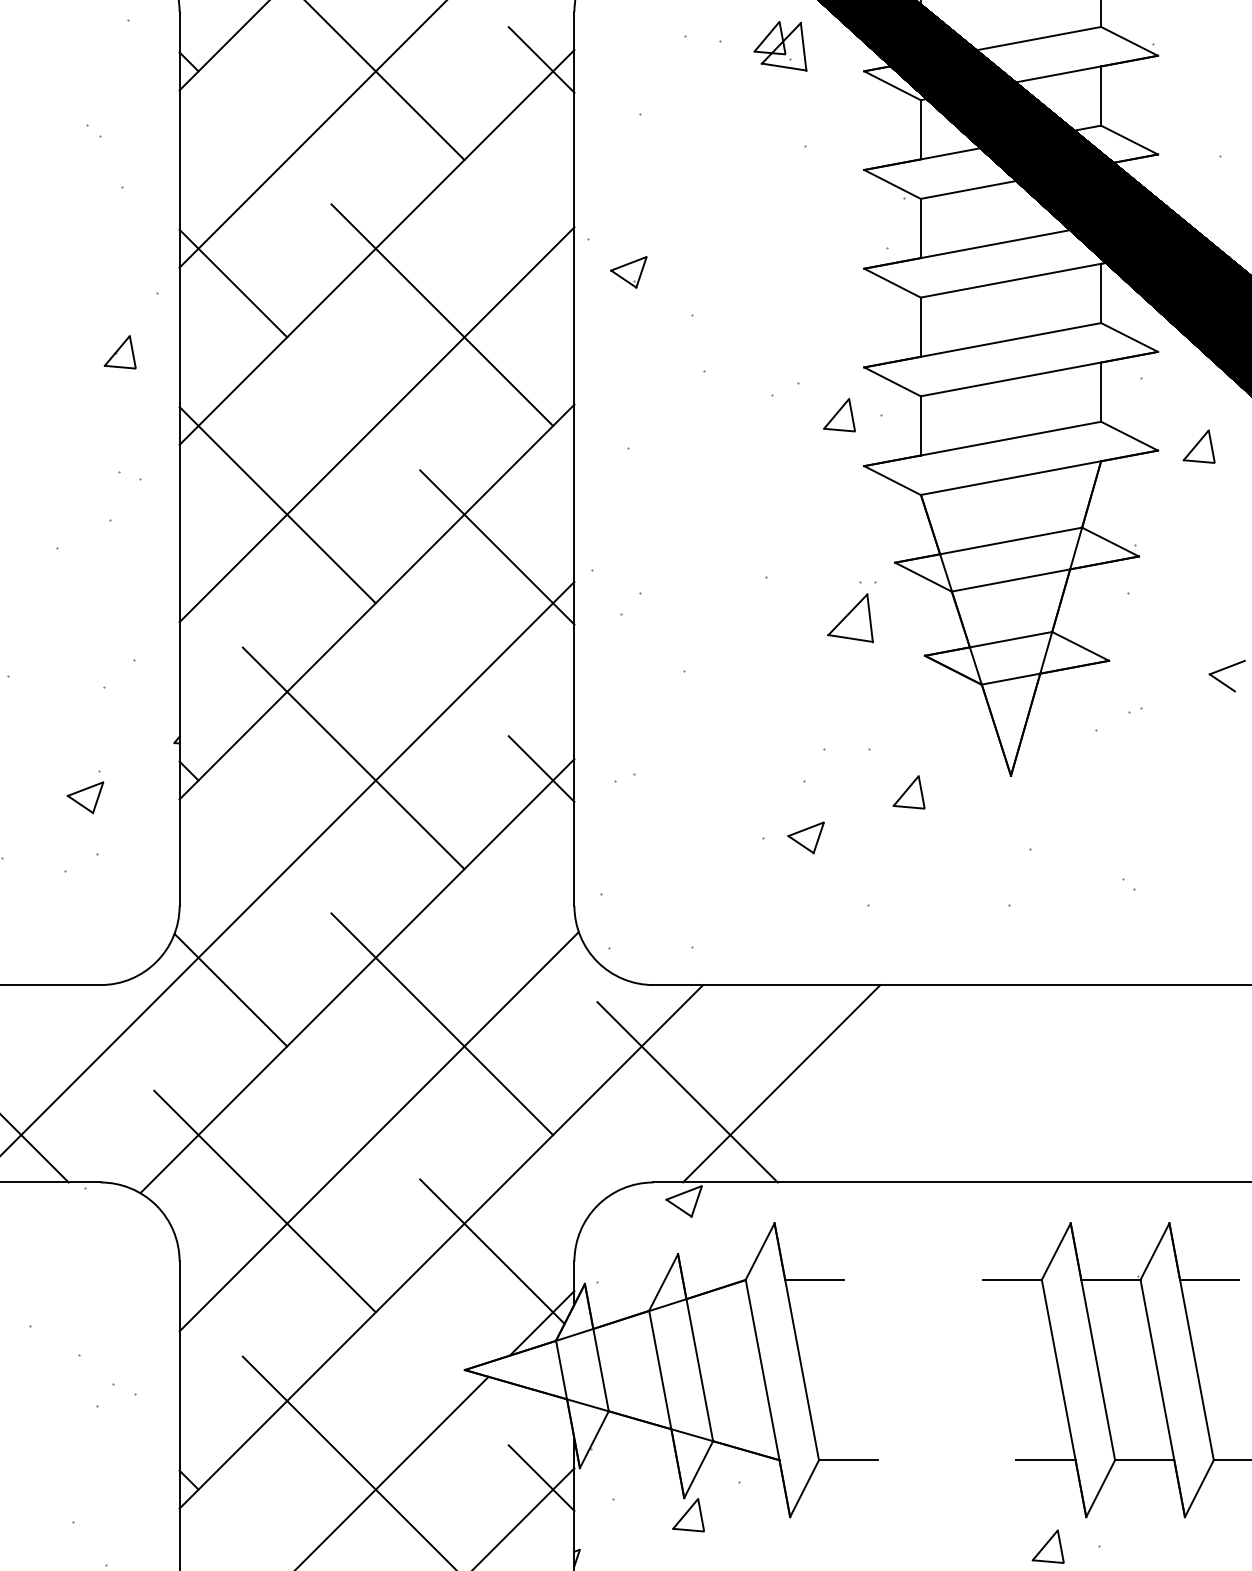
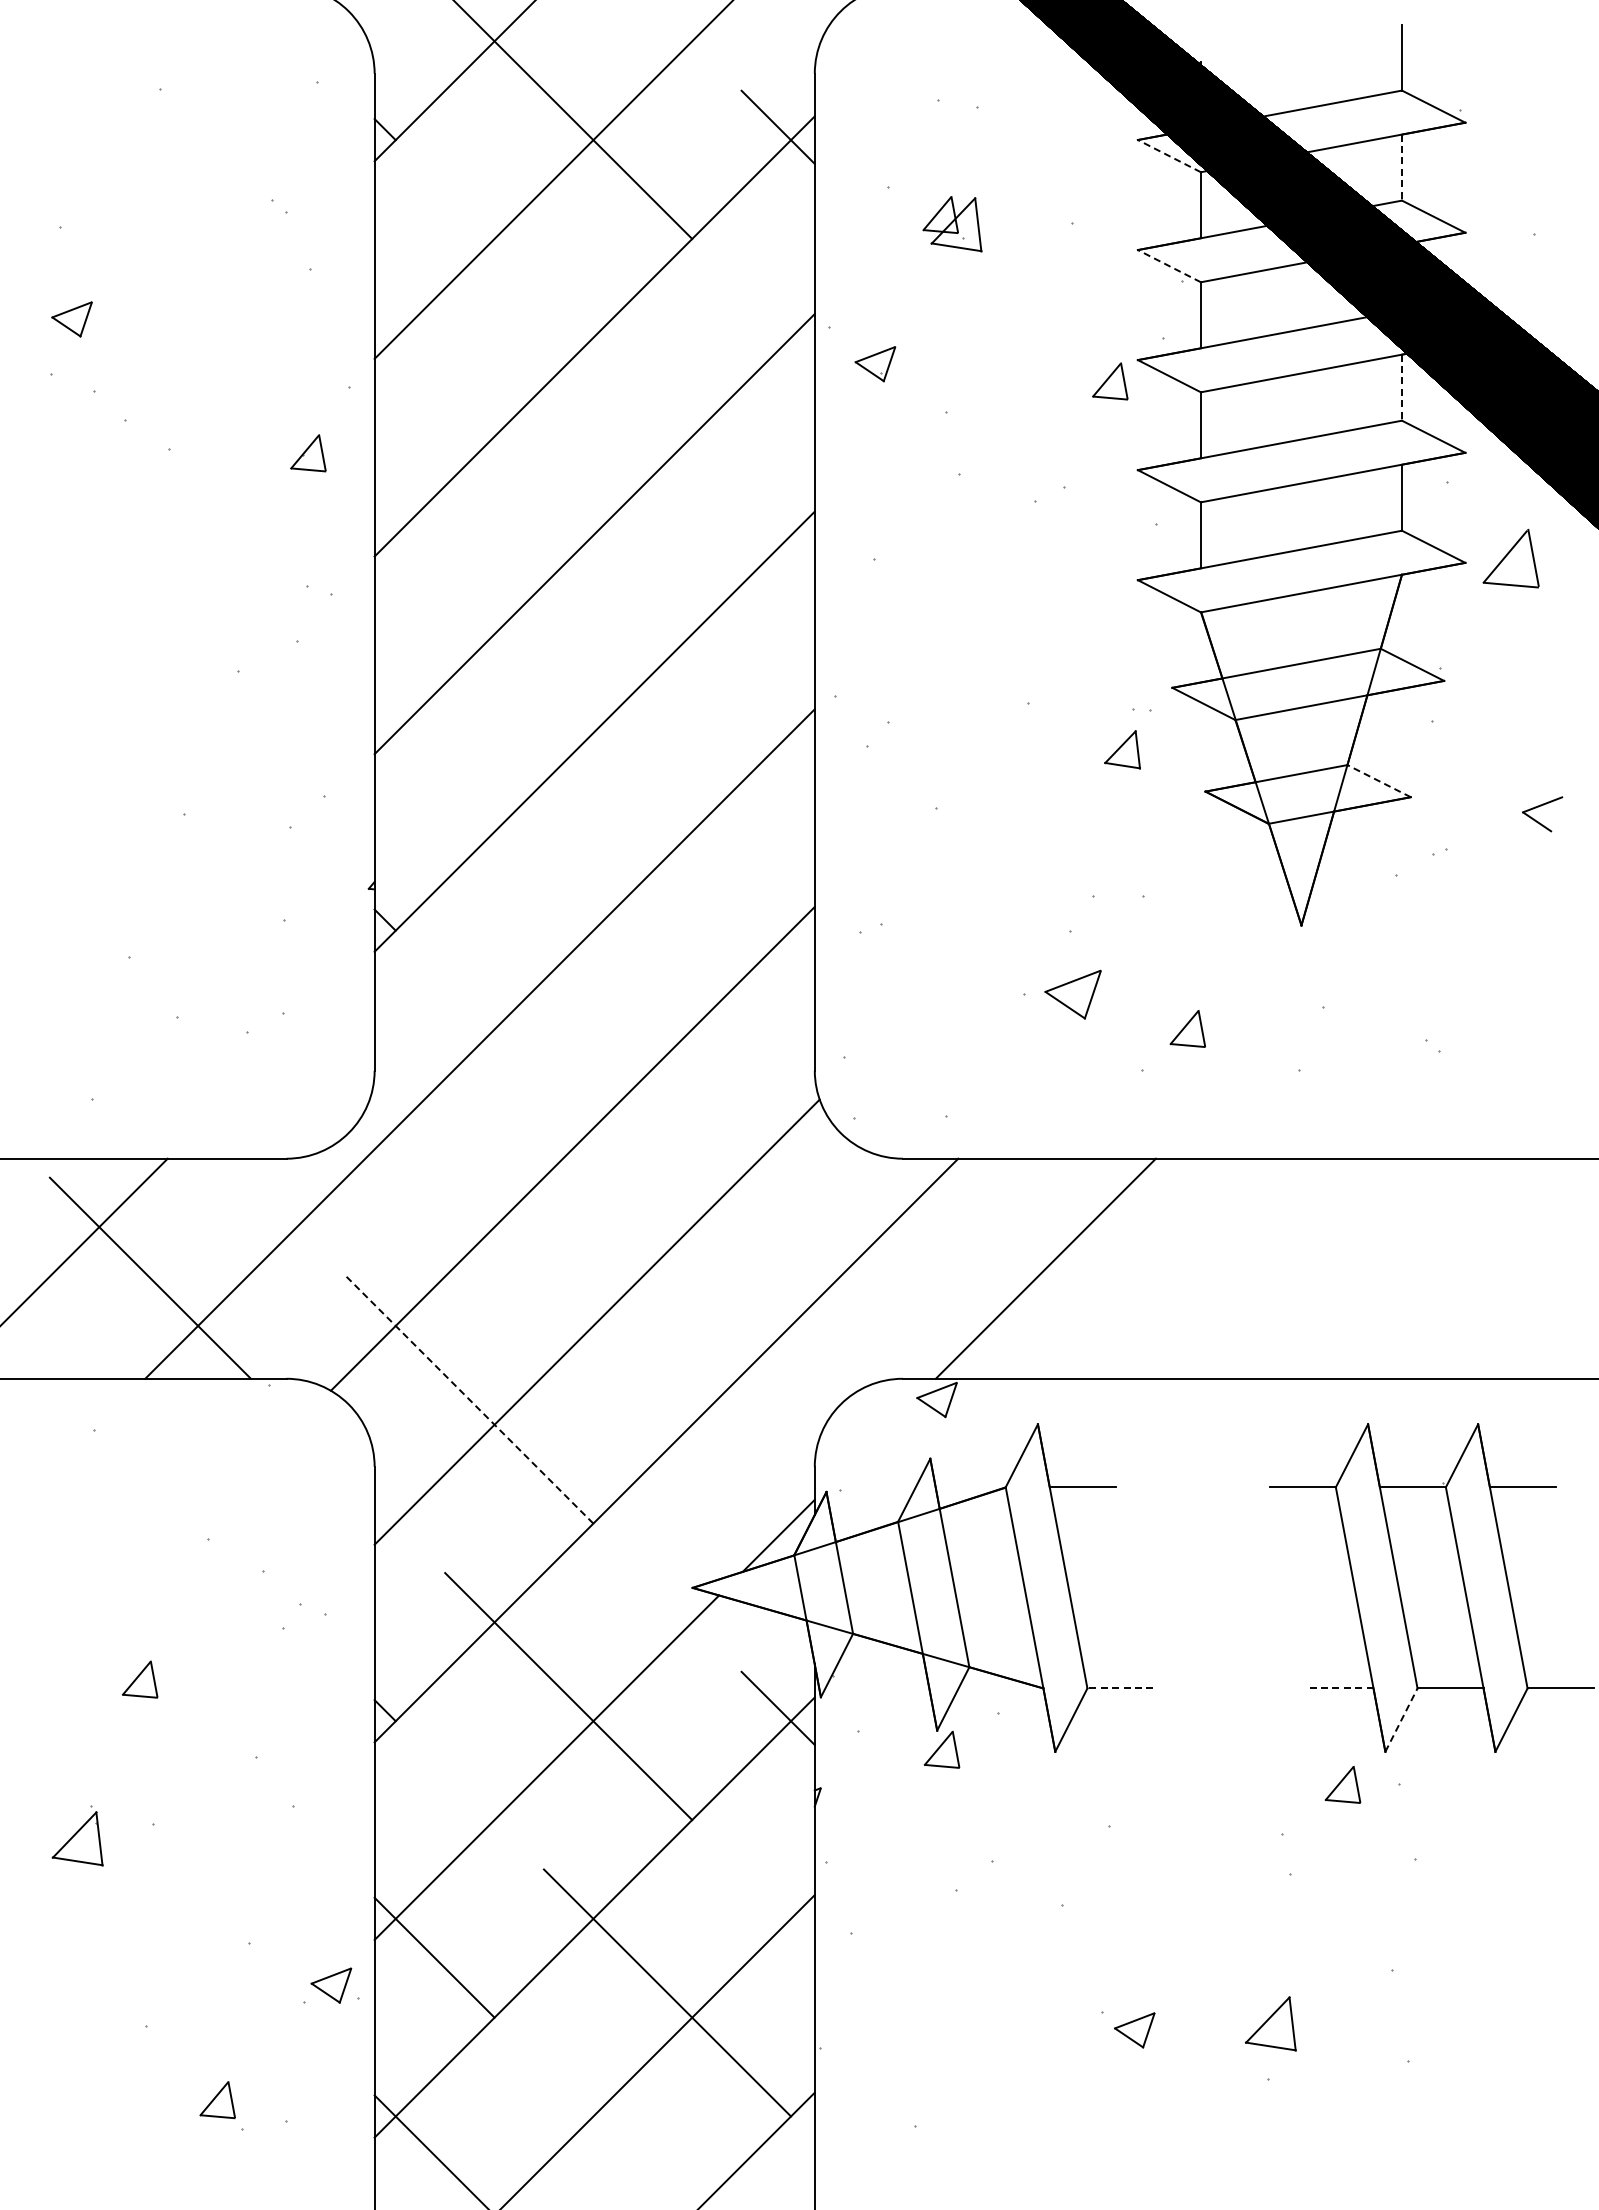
part: (780, 46) -> (952, 224), moved
line: (891, 85) -> (1168, 155), solid -> dashed
line: (1101, 96) -> (1402, 168), solid -> dashed
line: (891, 183) -> (1168, 265), solid -> dashed
line: (233, 283) -> (434, 376), removed
line: (1101, 294) -> (1402, 388), solid -> dashed
line: (442, 314) -> (667, 411), removed
part: (839, 415) -> (1110, 381), moved
part: (1199, 446) -> (1511, 558), size x1.6
line: (277, 504) -> (483, 623), removed
line: (497, 547) -> (728, 670), removed
part: (850, 618) -> (1122, 749), size x0.7
line: (1080, 646) -> (1379, 781), solid -> dashed
line: (353, 757) -> (568, 905), removed
line: (540, 768) -> (777, 917), removed
part: (908, 792) -> (1187, 1028), moved
part: (85, 797) -> (269, 949), removed
part: (805, 837) -> (1072, 994), size x1.4
line: (230, 990) -> (431, 1164), removed
line: (442, 1023) -> (667, 1201), removed
line: (687, 1091) -> (940, 1277), removed
line: (264, 1201) -> (469, 1400), solid -> dashed
line: (491, 1251) -> (722, 1455), removed
line: (847, 1460) -> (1119, 1688), solid -> dashed
line: (1045, 1460) -> (1340, 1688), solid -> dashed
line: (1100, 1488) -> (1401, 1720), solid -> dashed

